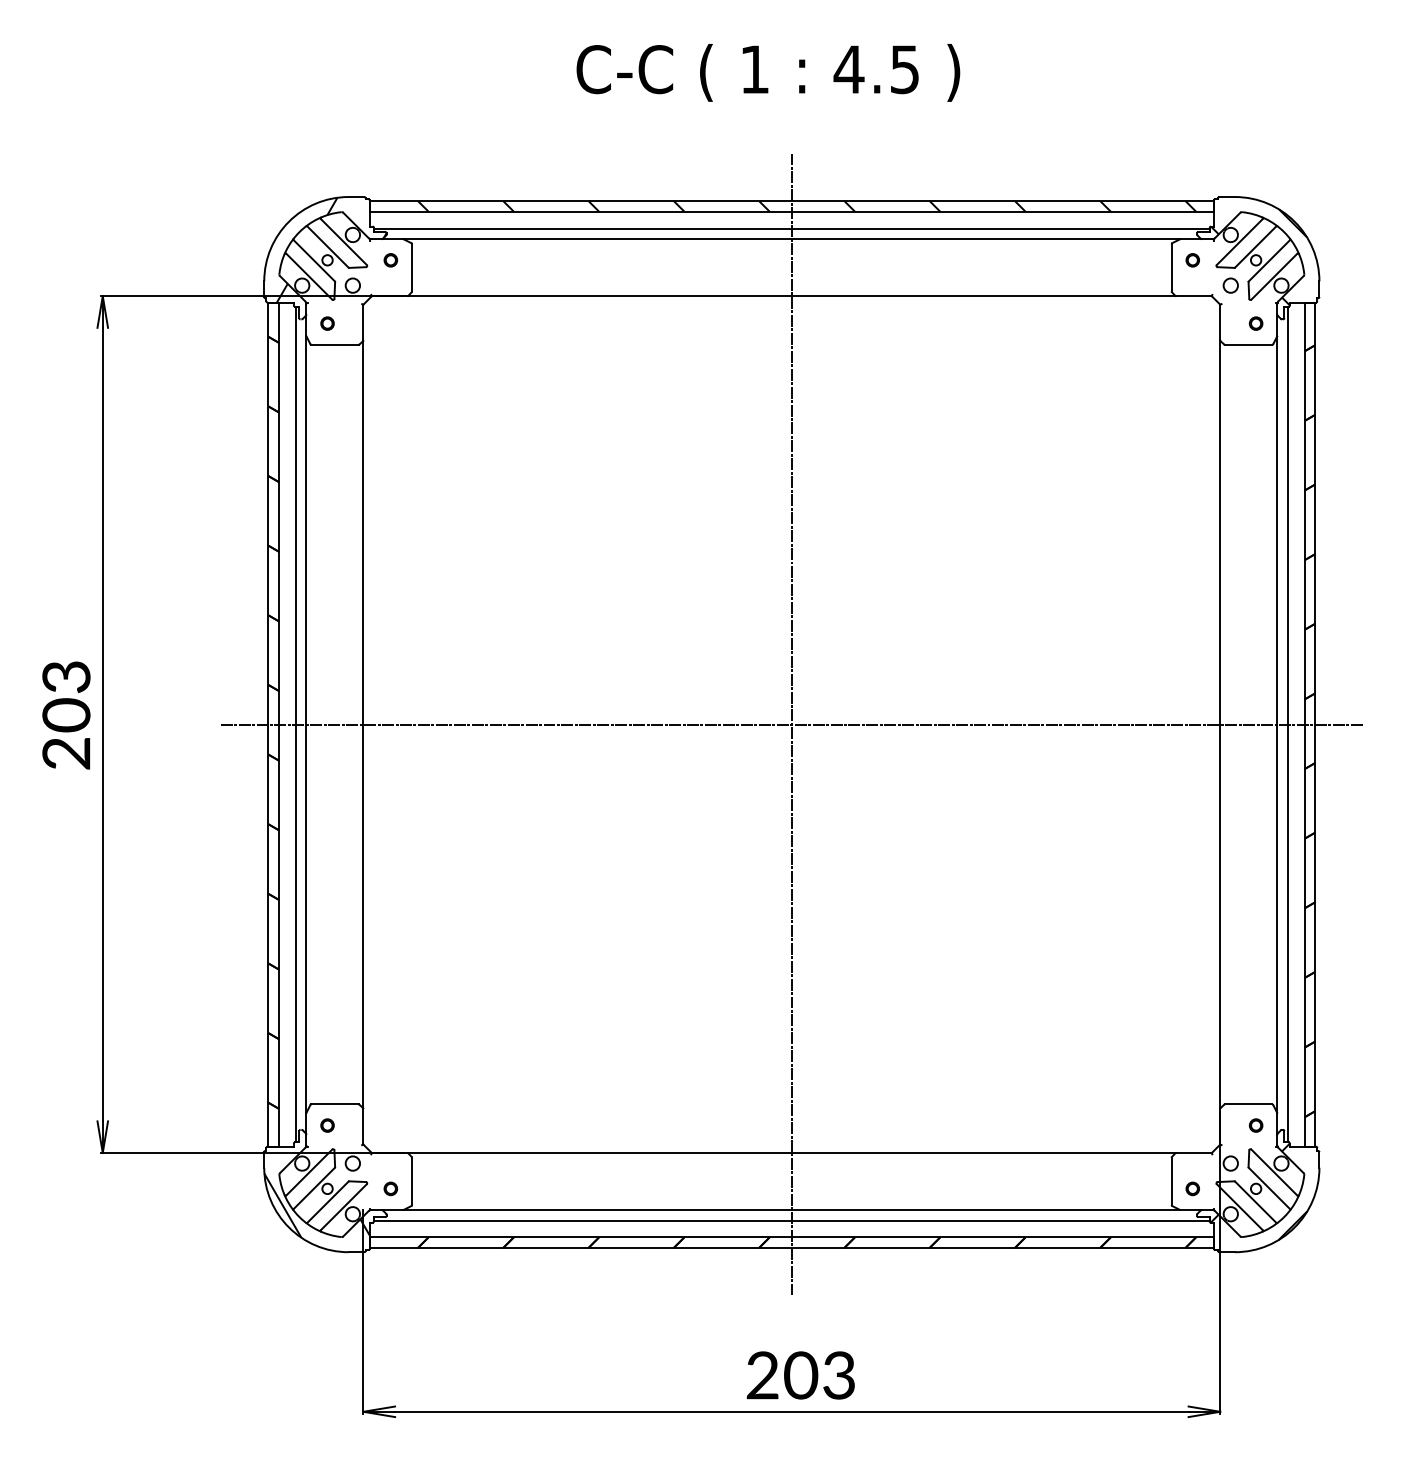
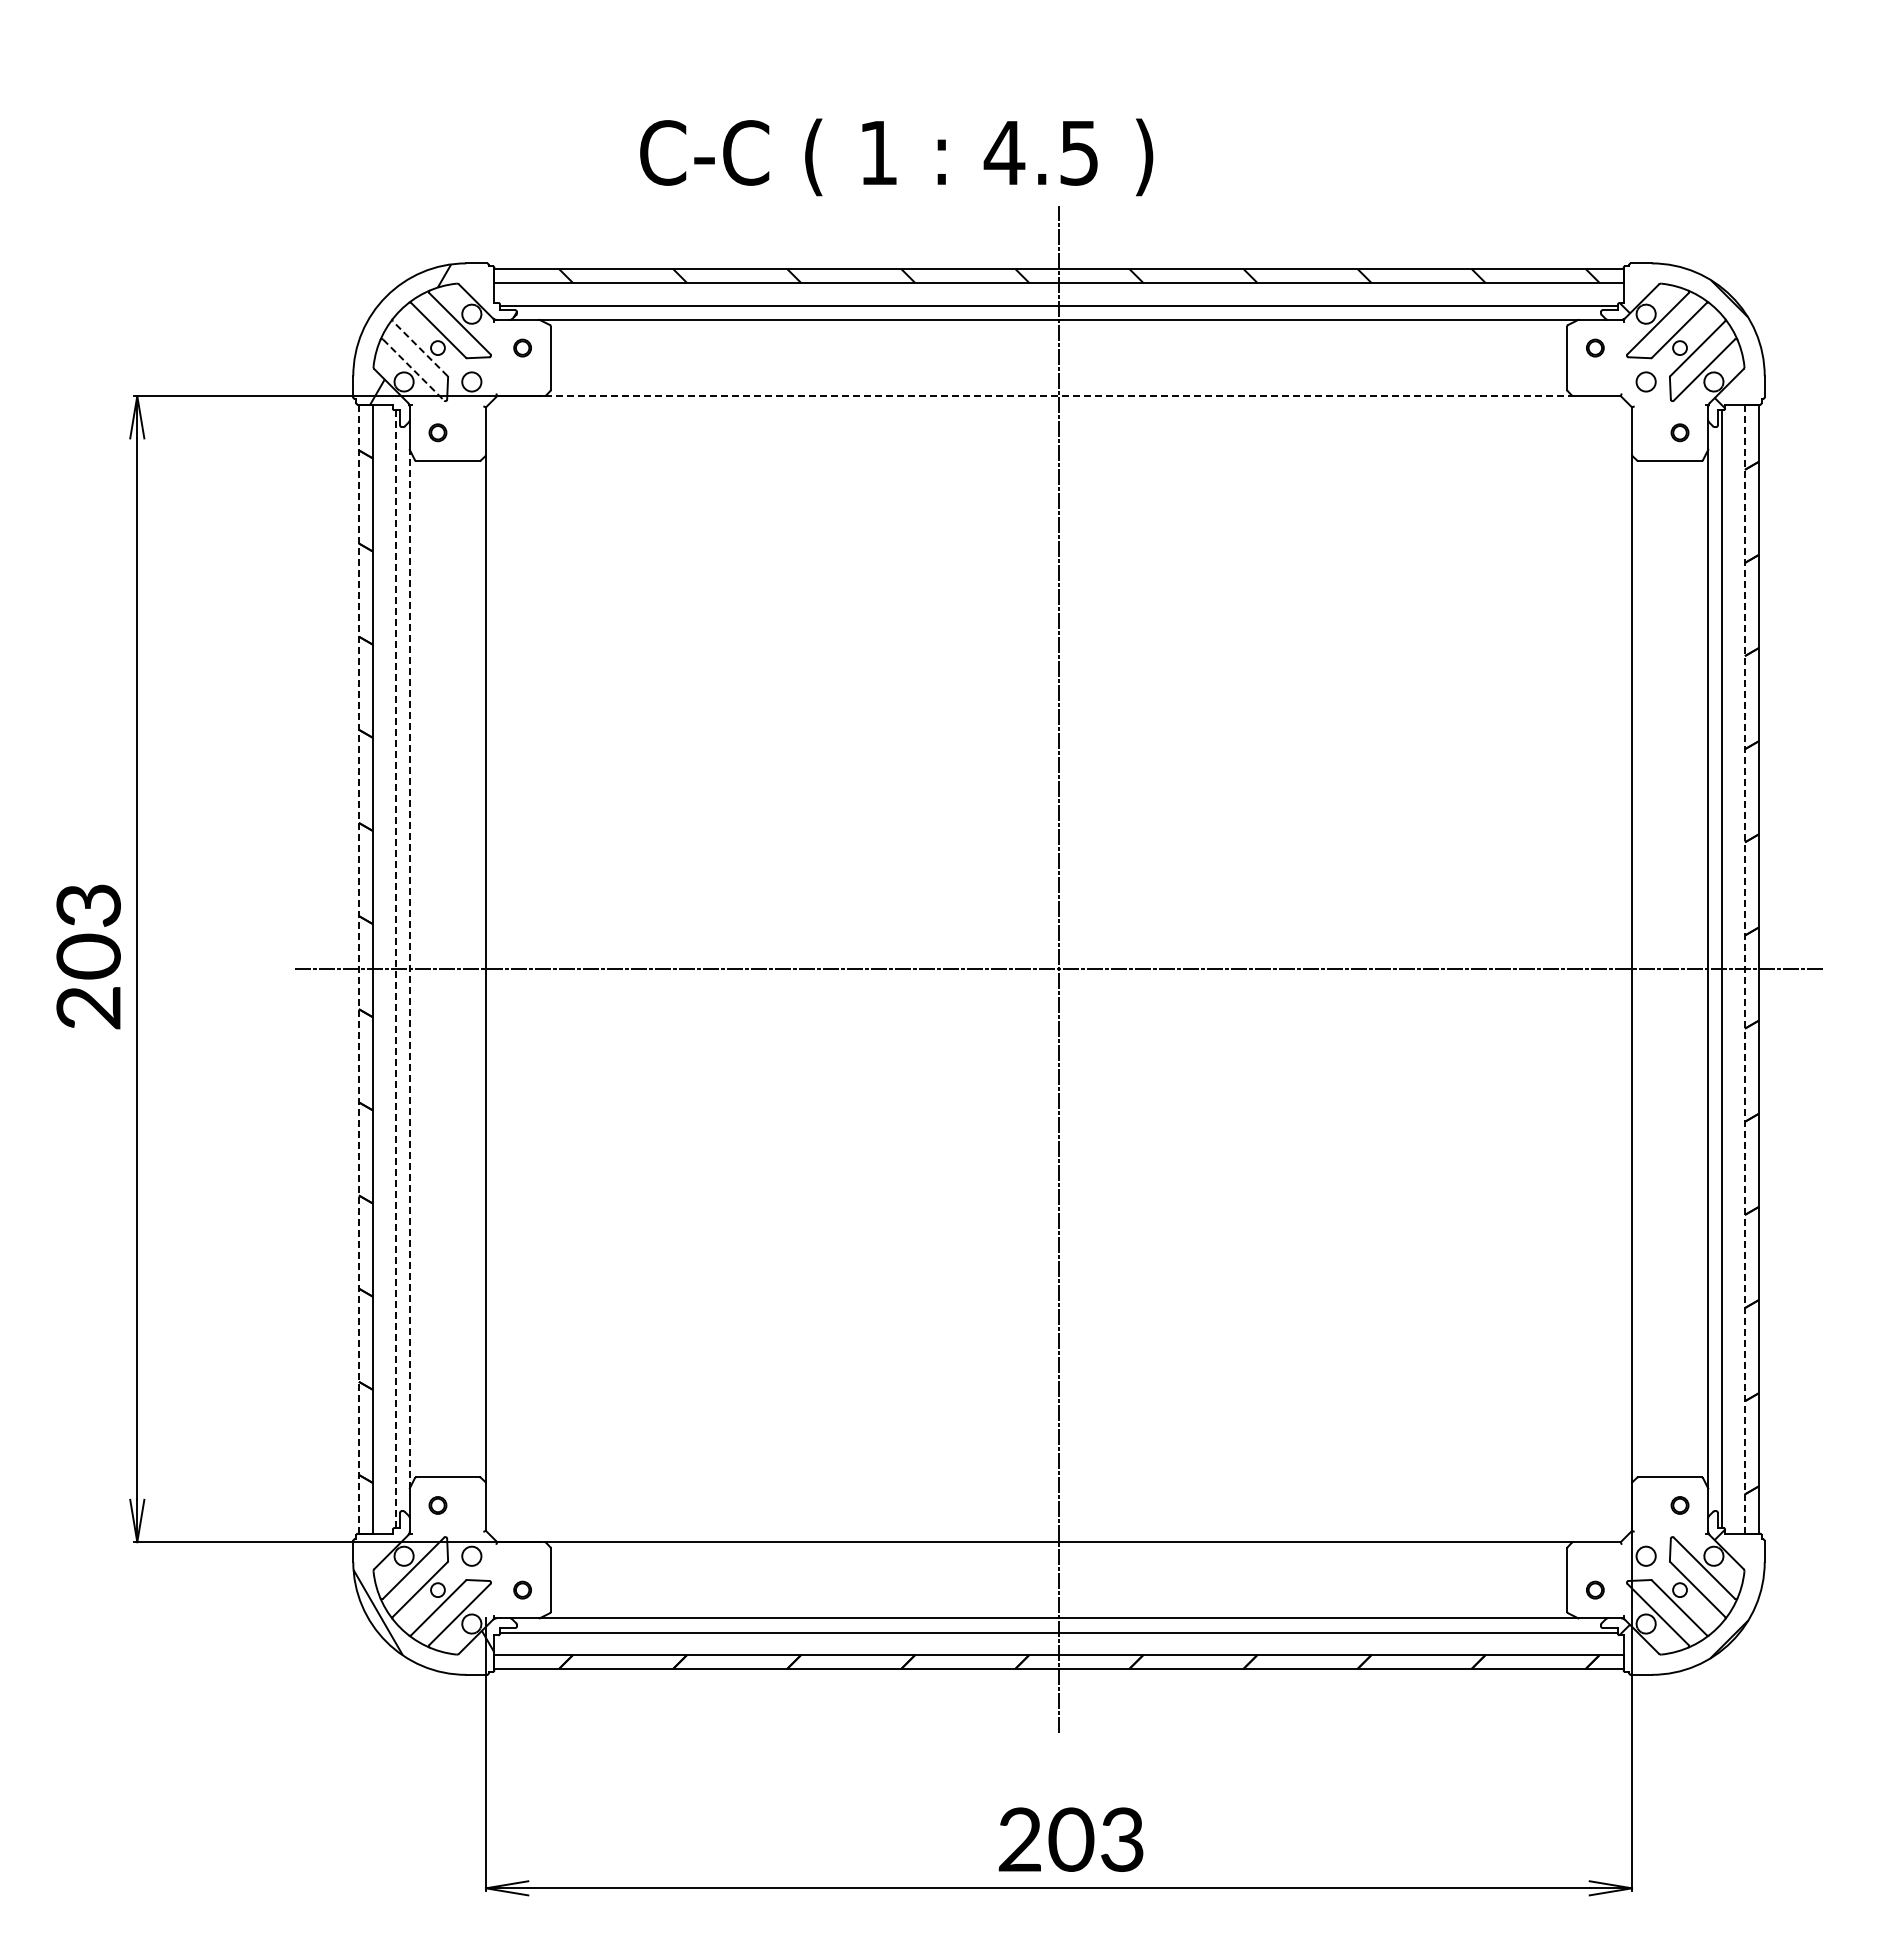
text: (768, 72) -> (896, 157), moved
line: (314, 260) -> (420, 348), solid -> dashed
line: (310, 277) -> (414, 370), solid -> dashed
line: (792, 296) -> (1059, 396), solid -> dashed
line: (268, 724) -> (358, 969), solid -> dashed
line: (295, 724) -> (395, 969), solid -> dashed
line: (306, 724) -> (409, 969), solid -> dashed
line: (1304, 724) -> (1744, 969), solid -> dashed

